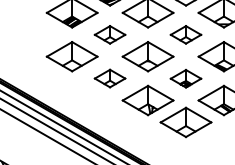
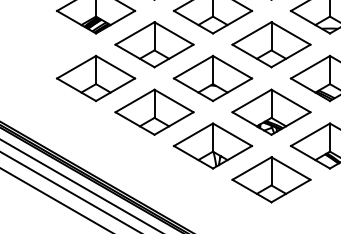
part: (109, 34) -> (153, 44), size x1.67
part: (185, 34) -> (270, 44), size x1.67
part: (109, 78) -> (153, 112), size x1.67
part: (185, 78) -> (270, 112), size x1.67

